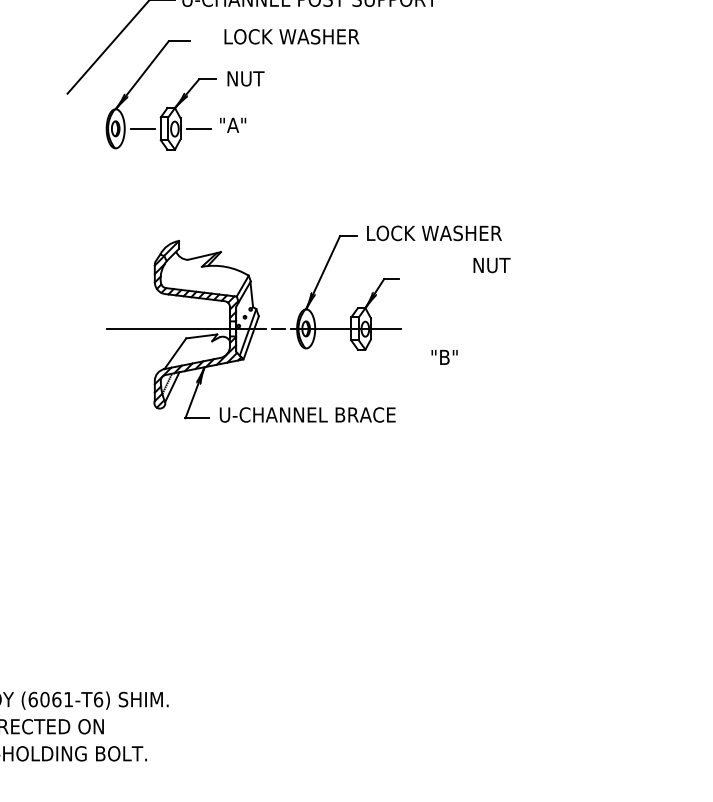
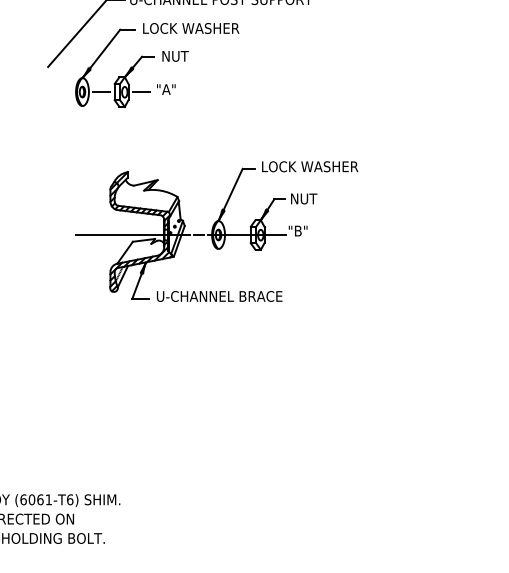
text: (291, 36) -> (190, 28), moved
text: (491, 265) -> (303, 198), moved
text: (444, 357) -> (298, 231), moved

